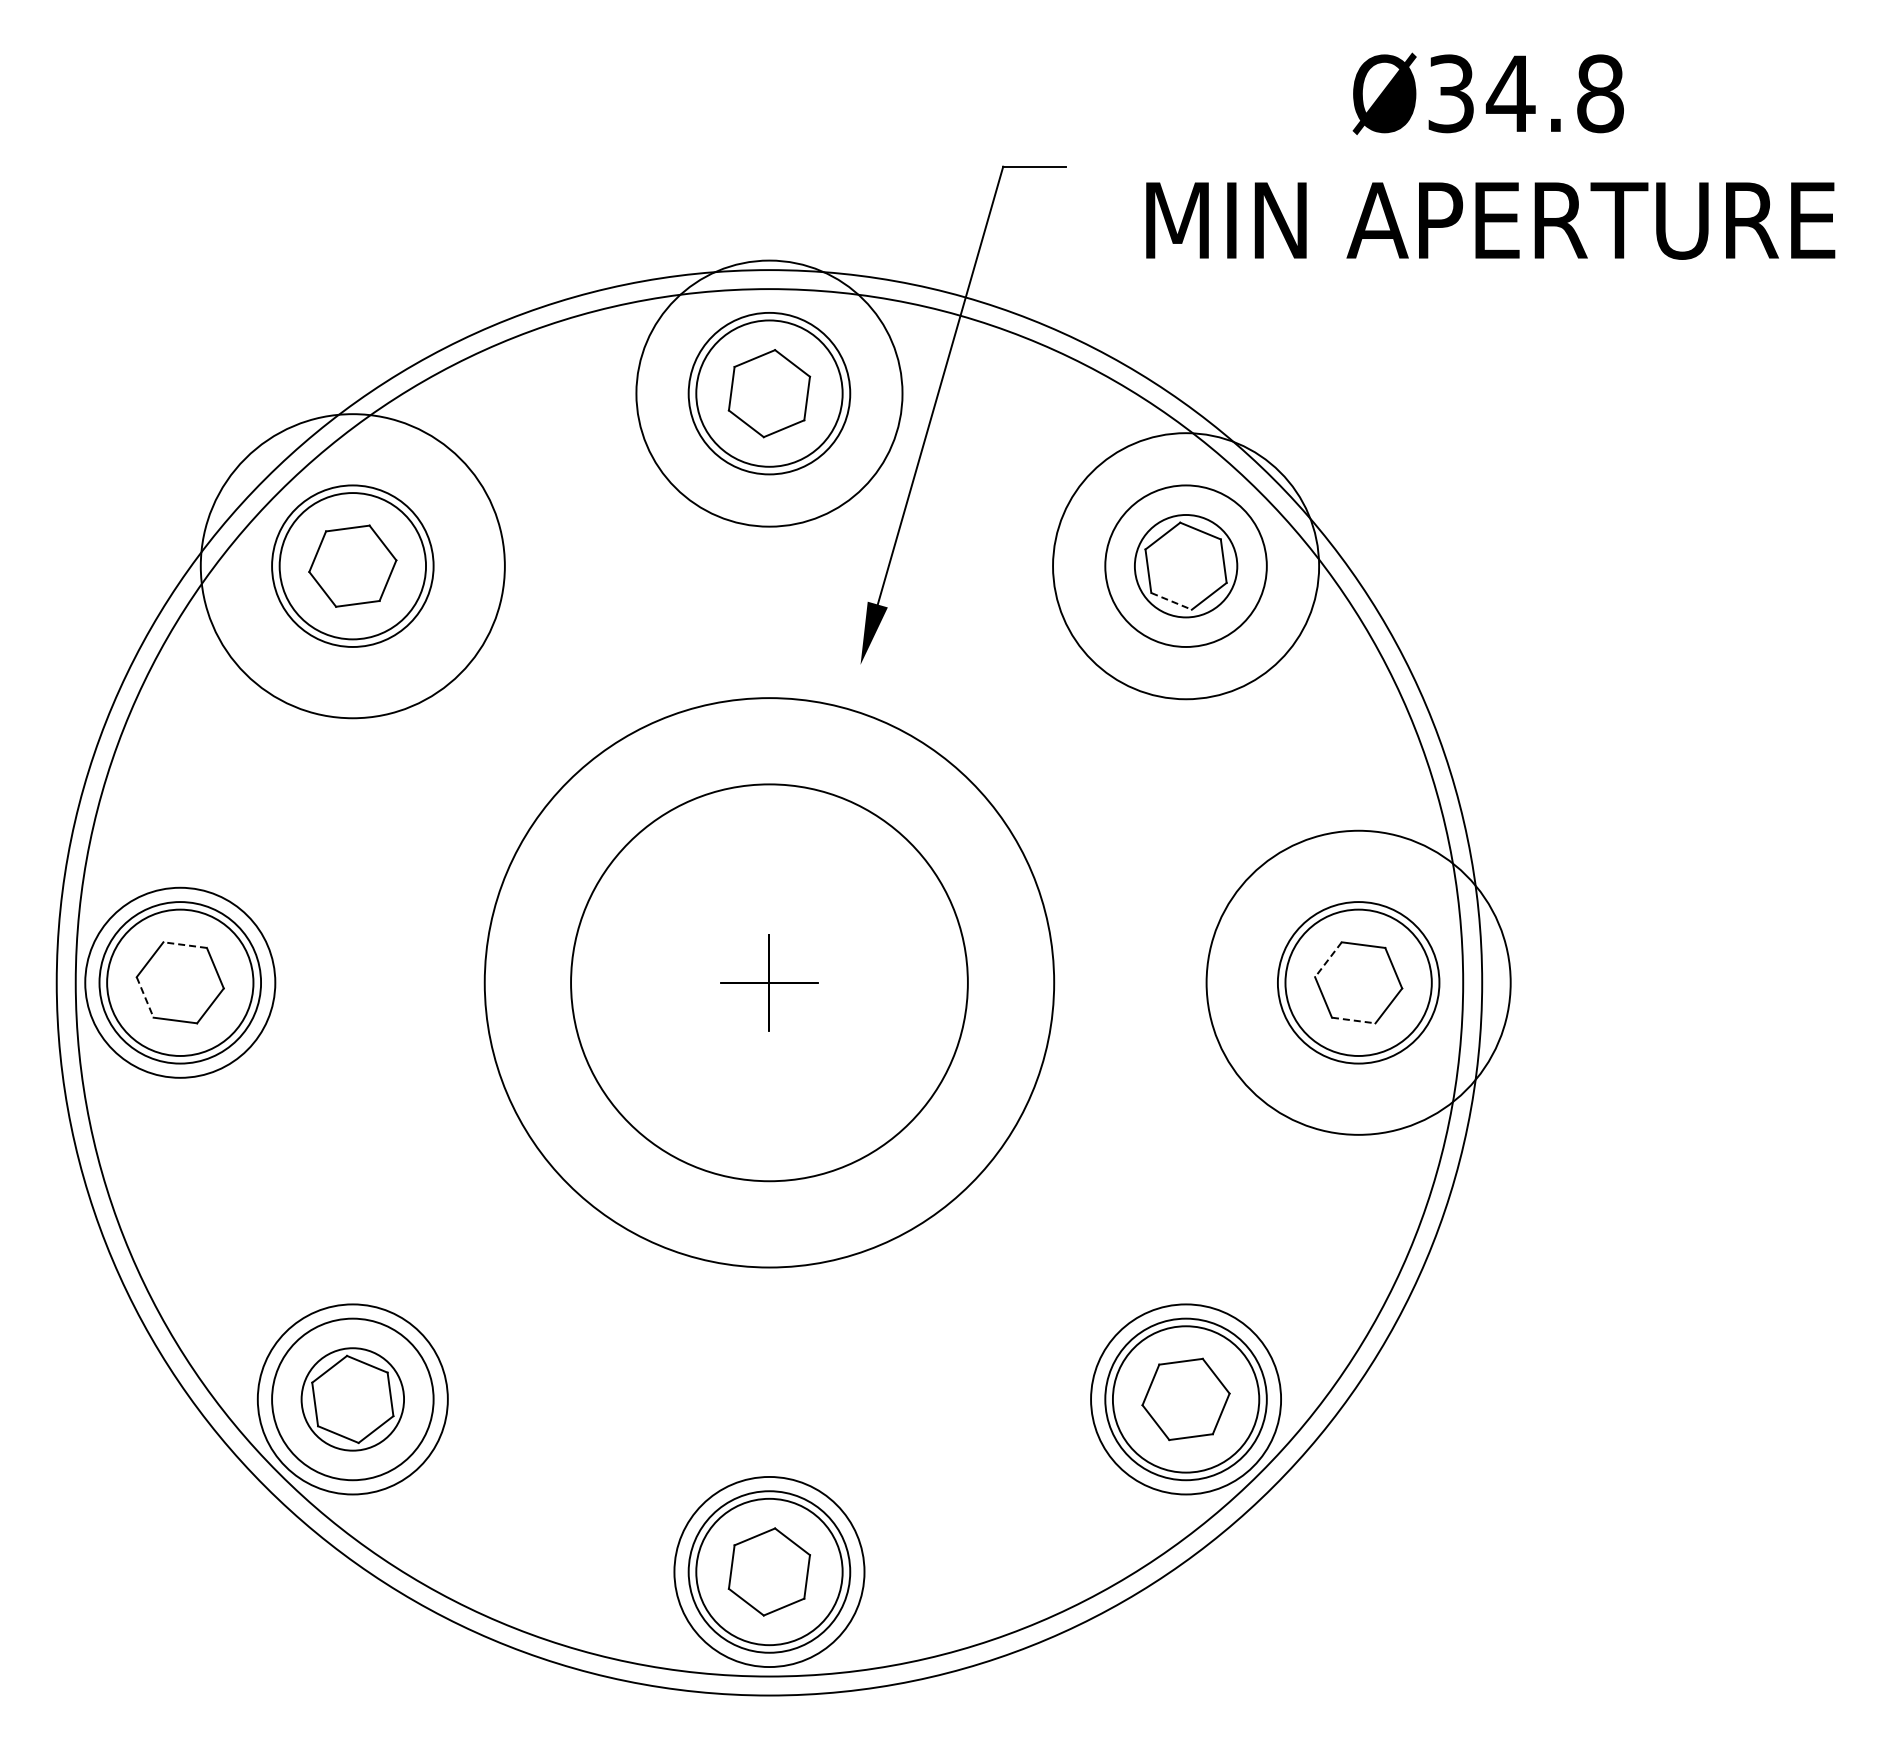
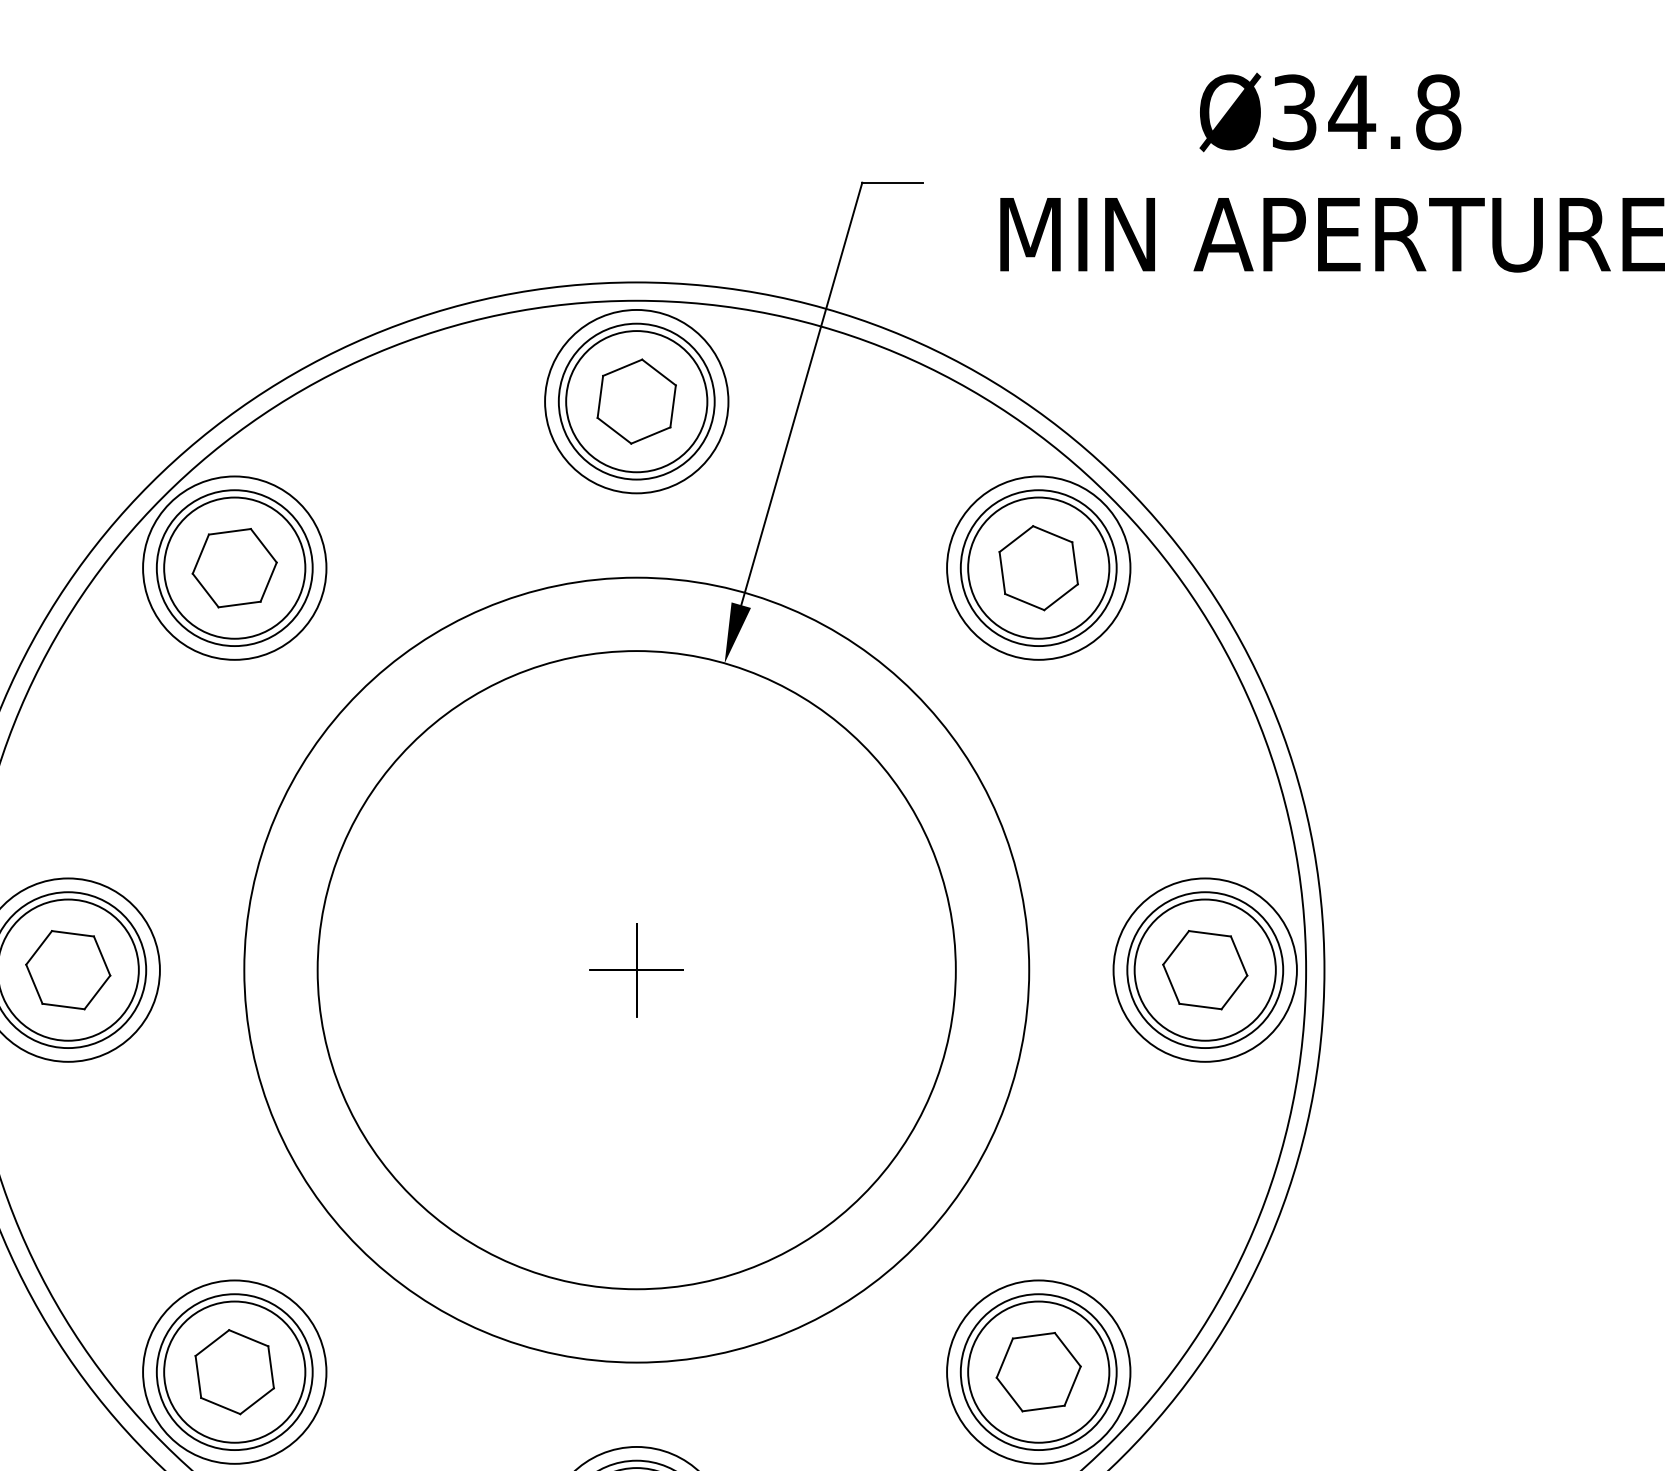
circle: (769, 393) -> (636, 401), size x0.71
circle: (352, 566) -> (234, 568), size x0.62
circle: (1185, 566) -> (1038, 568), size x1.43
circle: (1186, 566) -> (1039, 568), size x0.71
line: (1171, 601) -> (1024, 602), dashed -> solid
line: (185, 945) -> (73, 934), dashed -> solid
line: (1328, 959) -> (1176, 947), dashed -> solid
circle: (769, 982) -> (636, 969), size x1.43
circle: (769, 982) -> (636, 969), size x1.67
circle: (1358, 982) -> (1205, 969), size x0.62
line: (145, 997) -> (34, 984), dashed -> solid
line: (1353, 1020) -> (1200, 1006), dashed -> solid
circle: (352, 1399) -> (234, 1372), size x1.43

